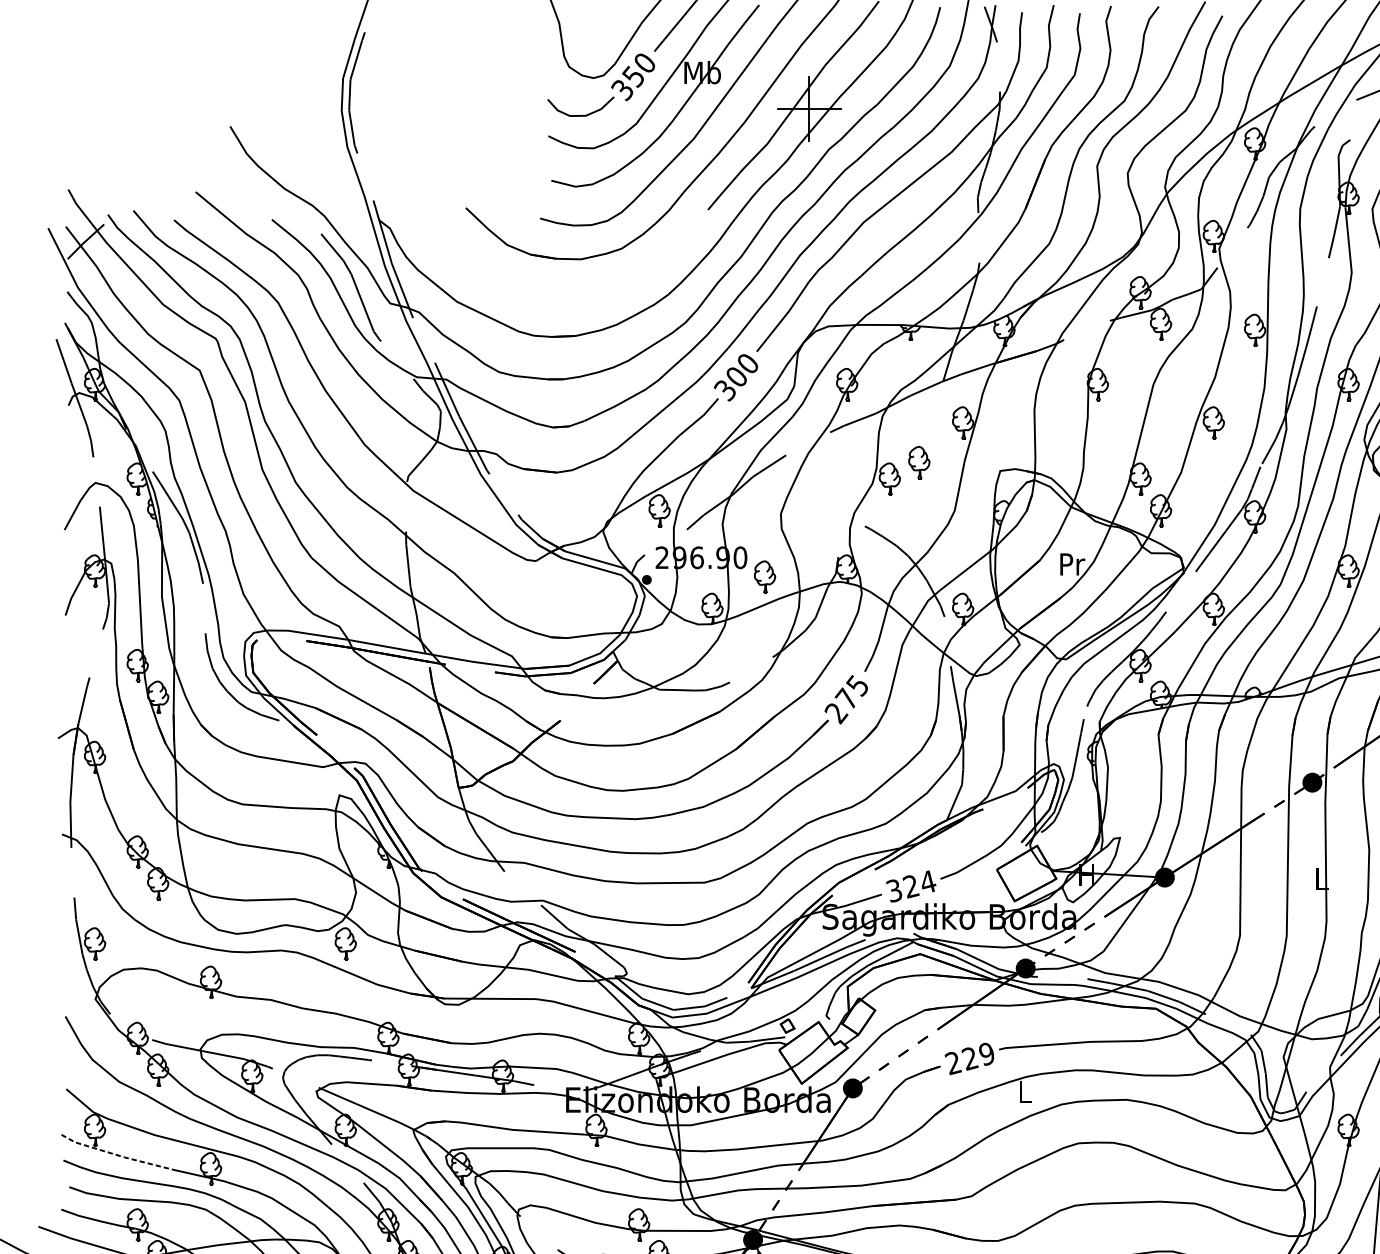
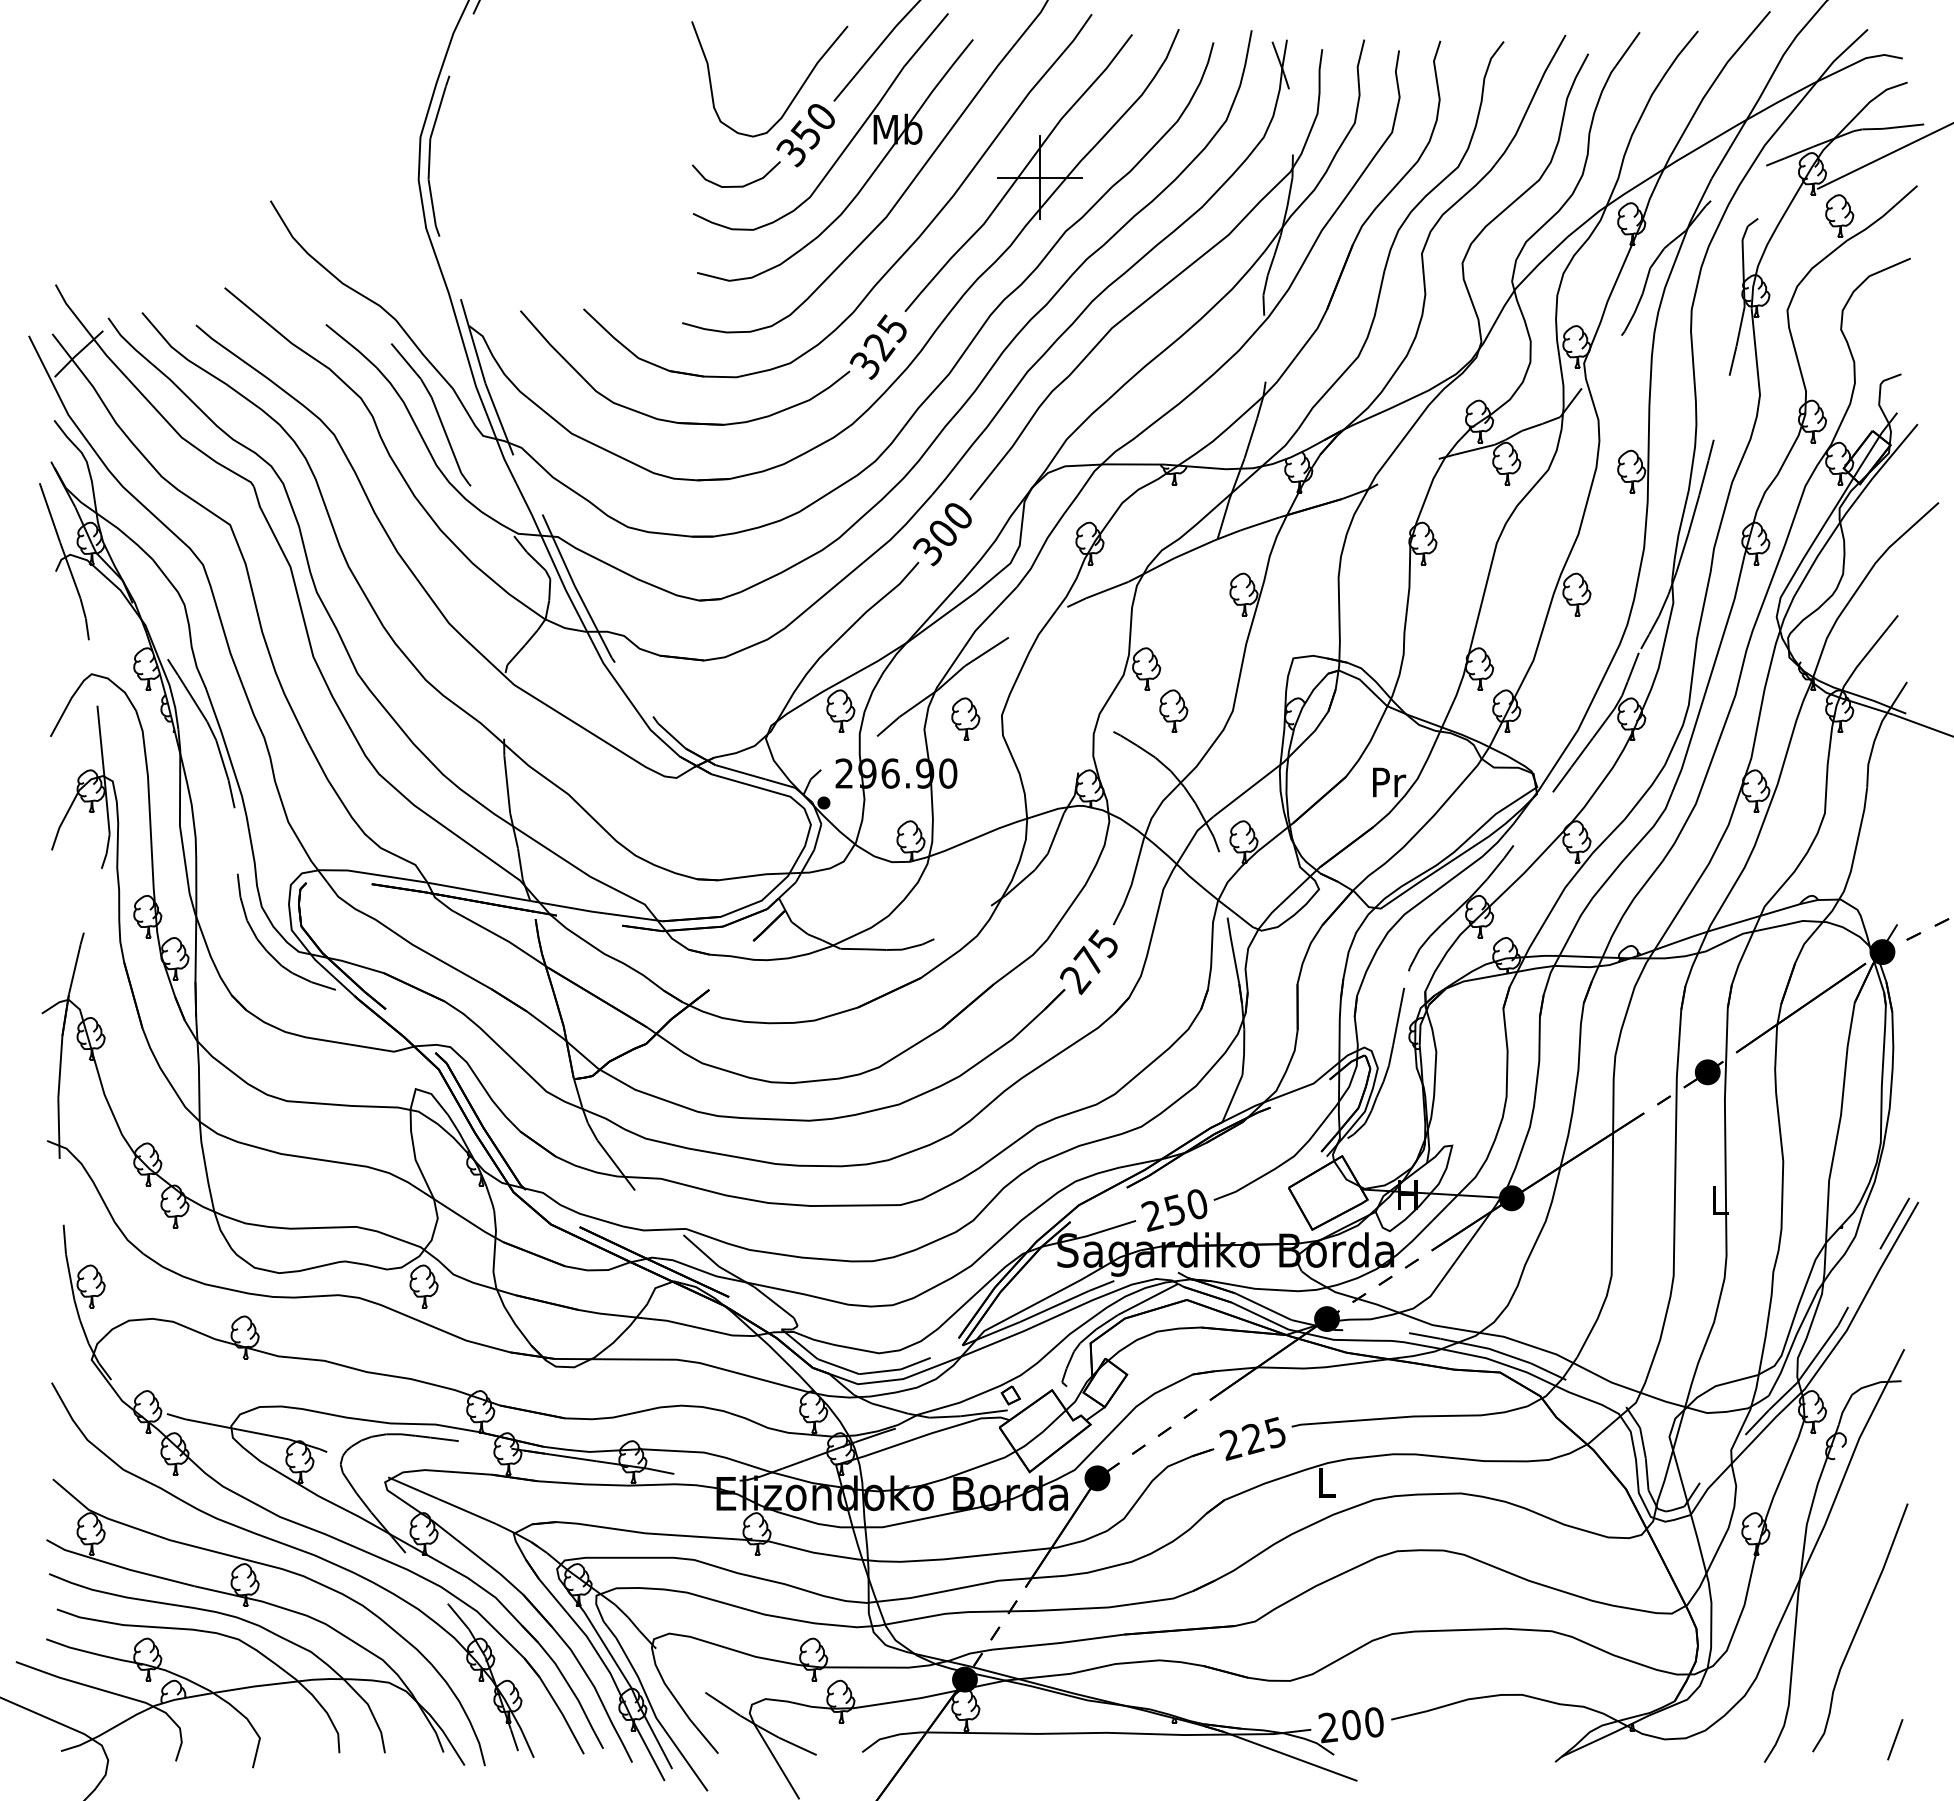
part: (563, 294) -> (713, 423), added
part: (919, 462) -> (1173, 710), moved
part: (764, 576) -> (965, 718), moved
text: (910, 886) -> (1174, 1209), 324 -> 250
text: (986, 1053) -> (1274, 1432), 229 -> 225
line: (115, 1154) -> (118, 1566), dashed -> solid

